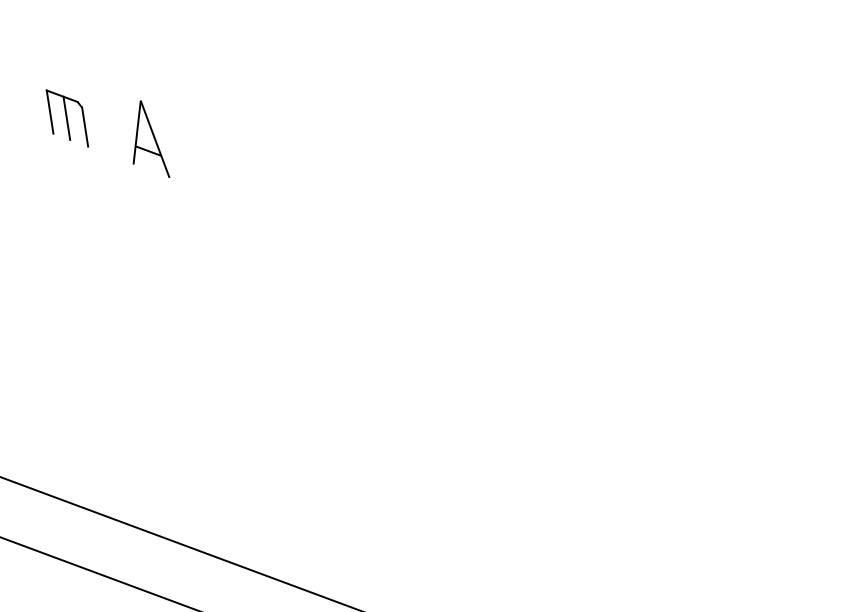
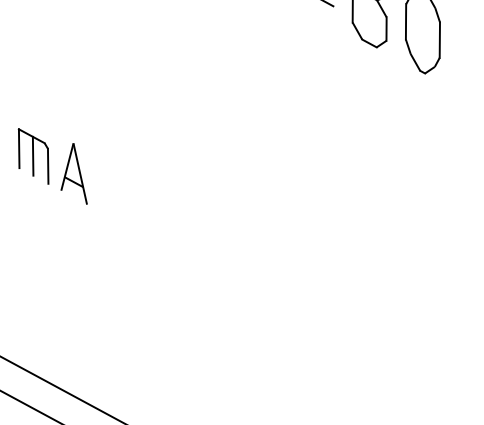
part: (67, 118) -> (33, 156), size x1.67
part: (145, 139) -> (73, 173), size x1.43

